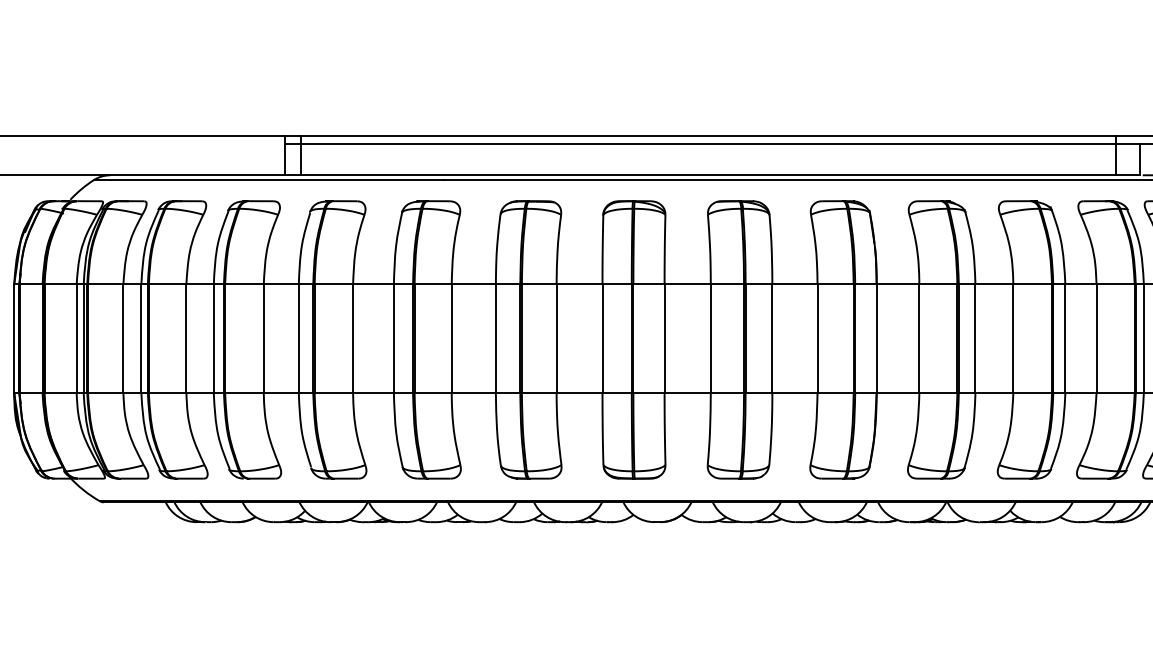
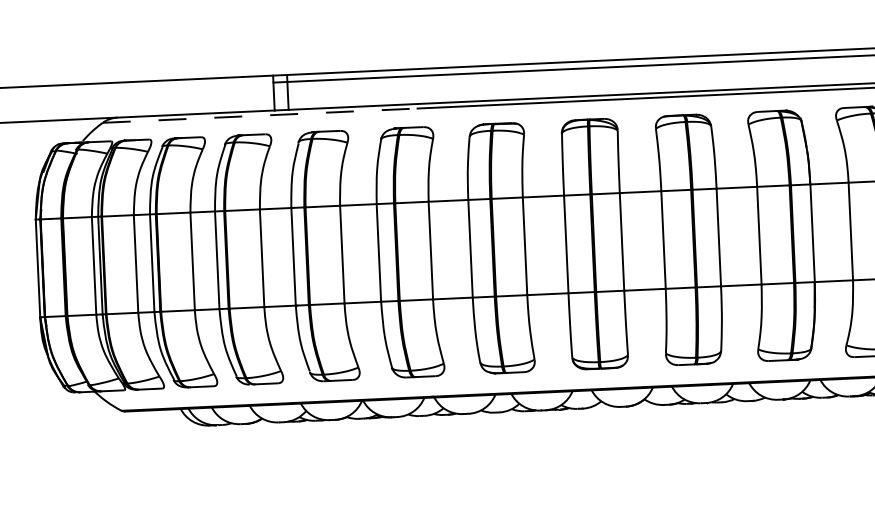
line: (269, 180) -> (260, 115), solid -> dashed

